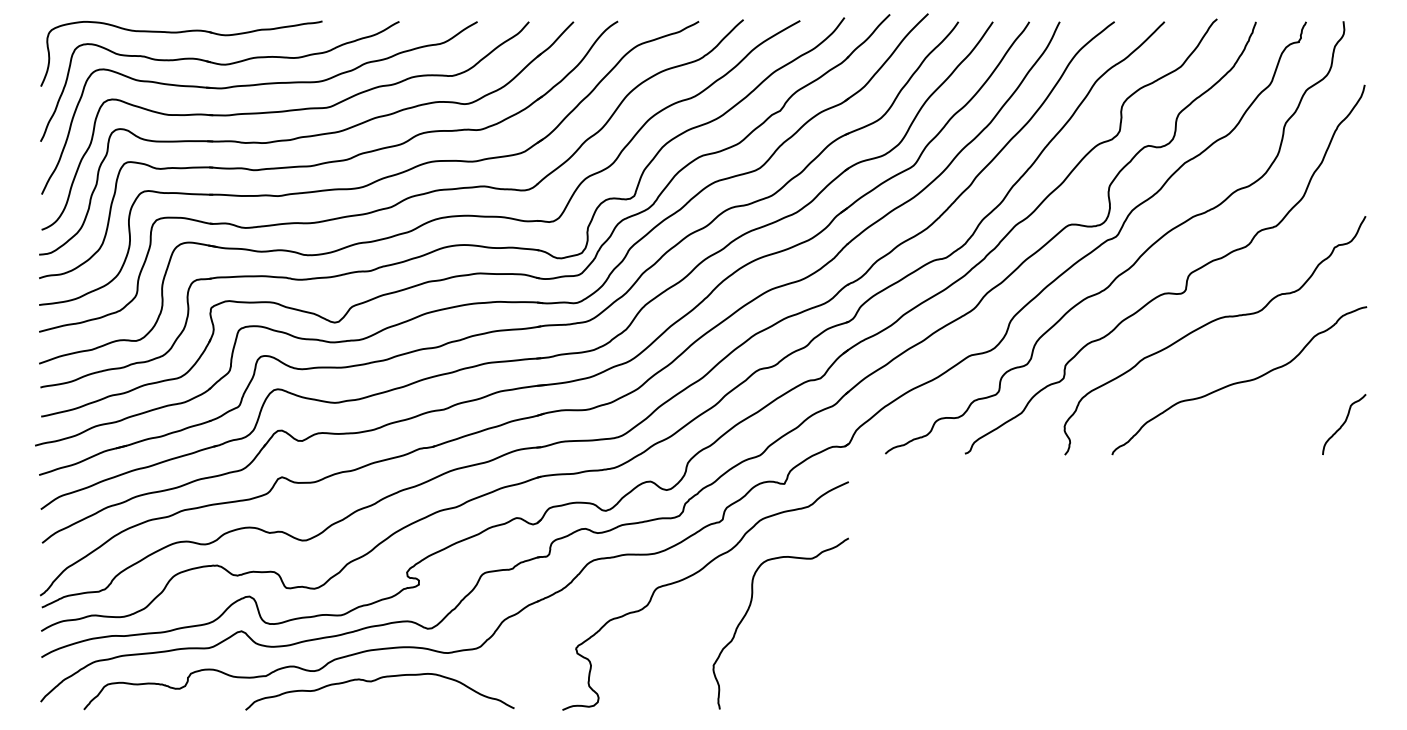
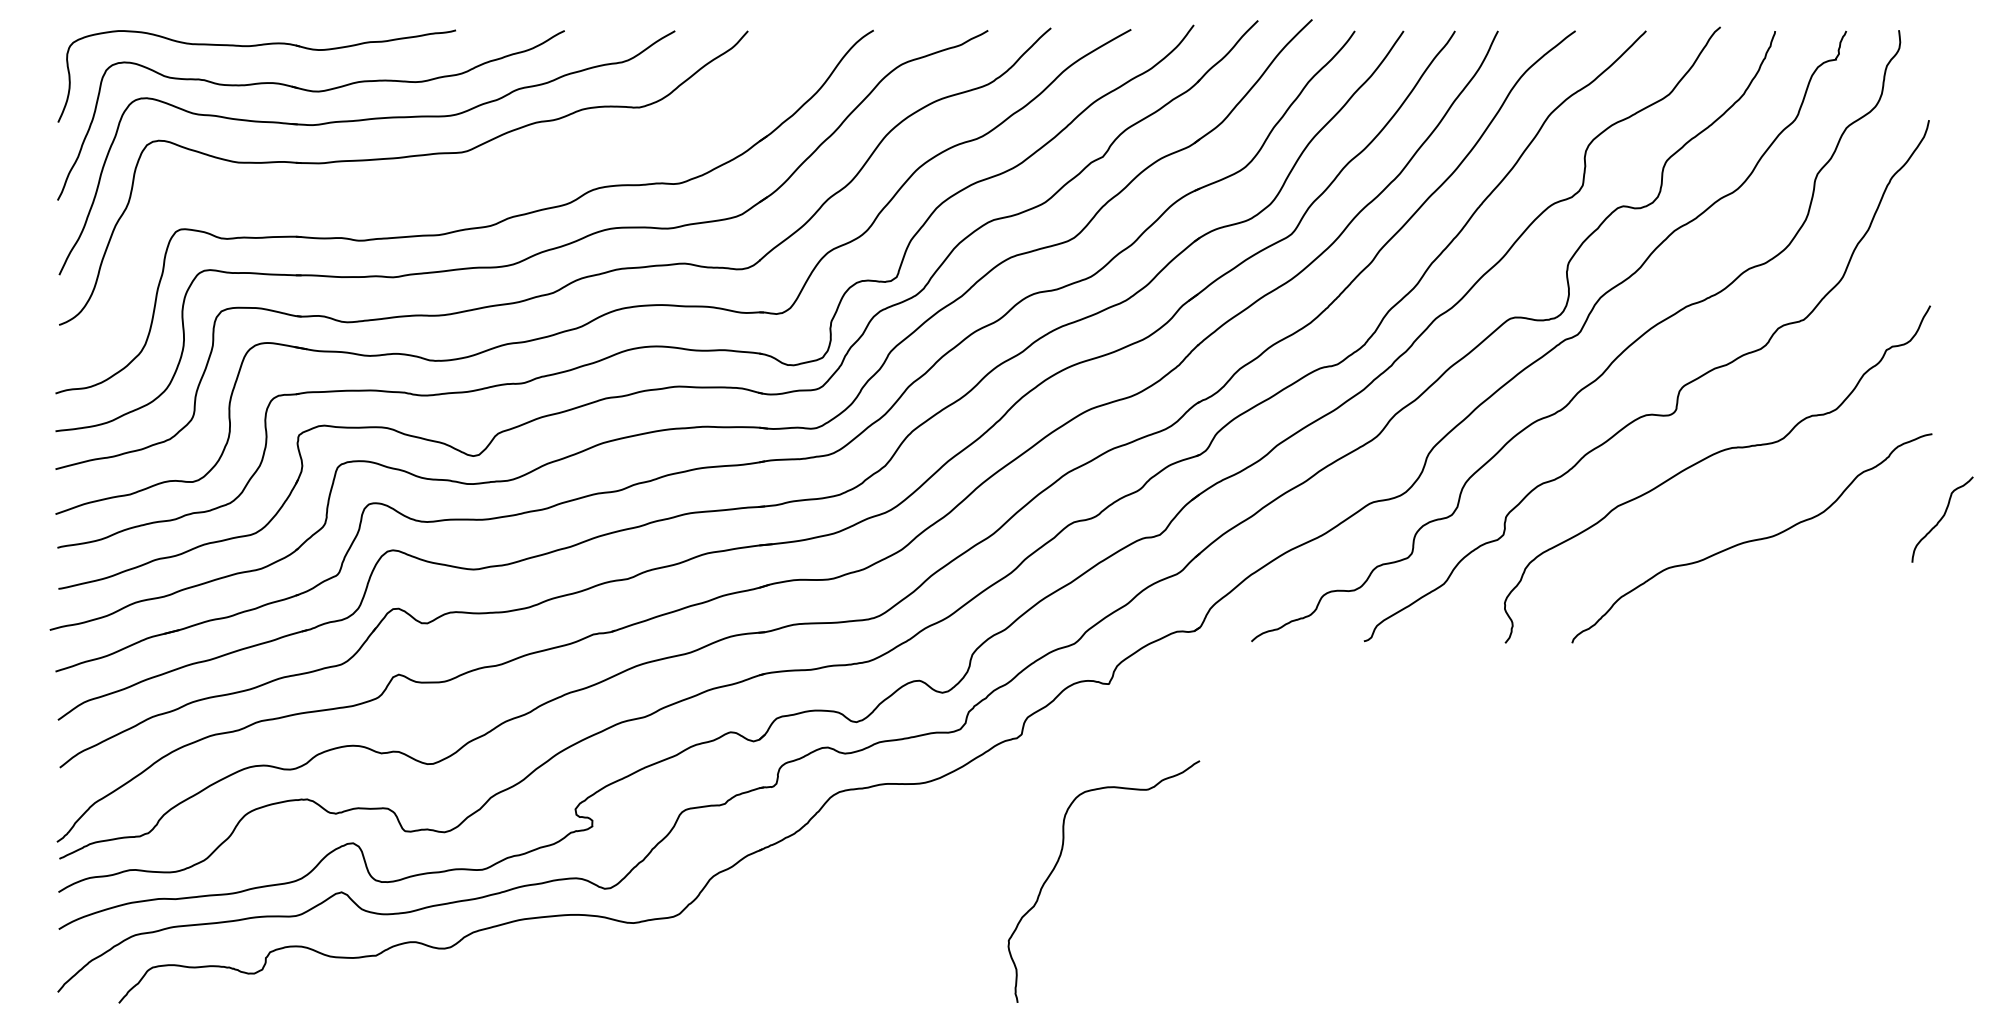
part: (306, 138) -> (433, 195), removed
curve: (1344, 424) -> (1942, 519), moved
curve: (692, 576) -> (978, 814), removed
curve: (375, 681) -> (530, 963), removed

